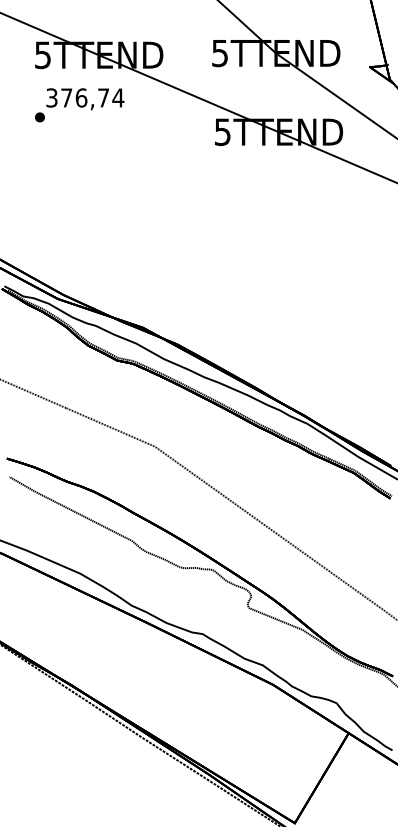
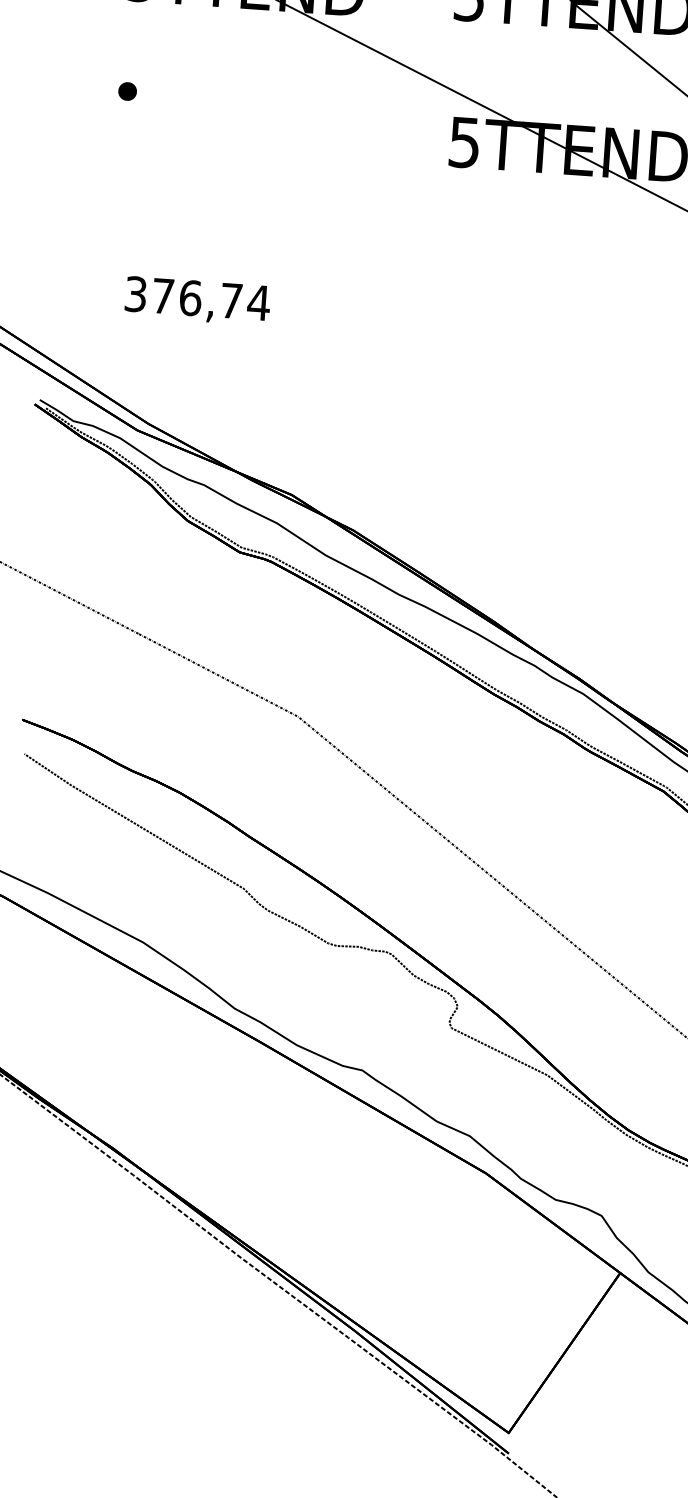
text: (85, 99) -> (197, 301), moved

